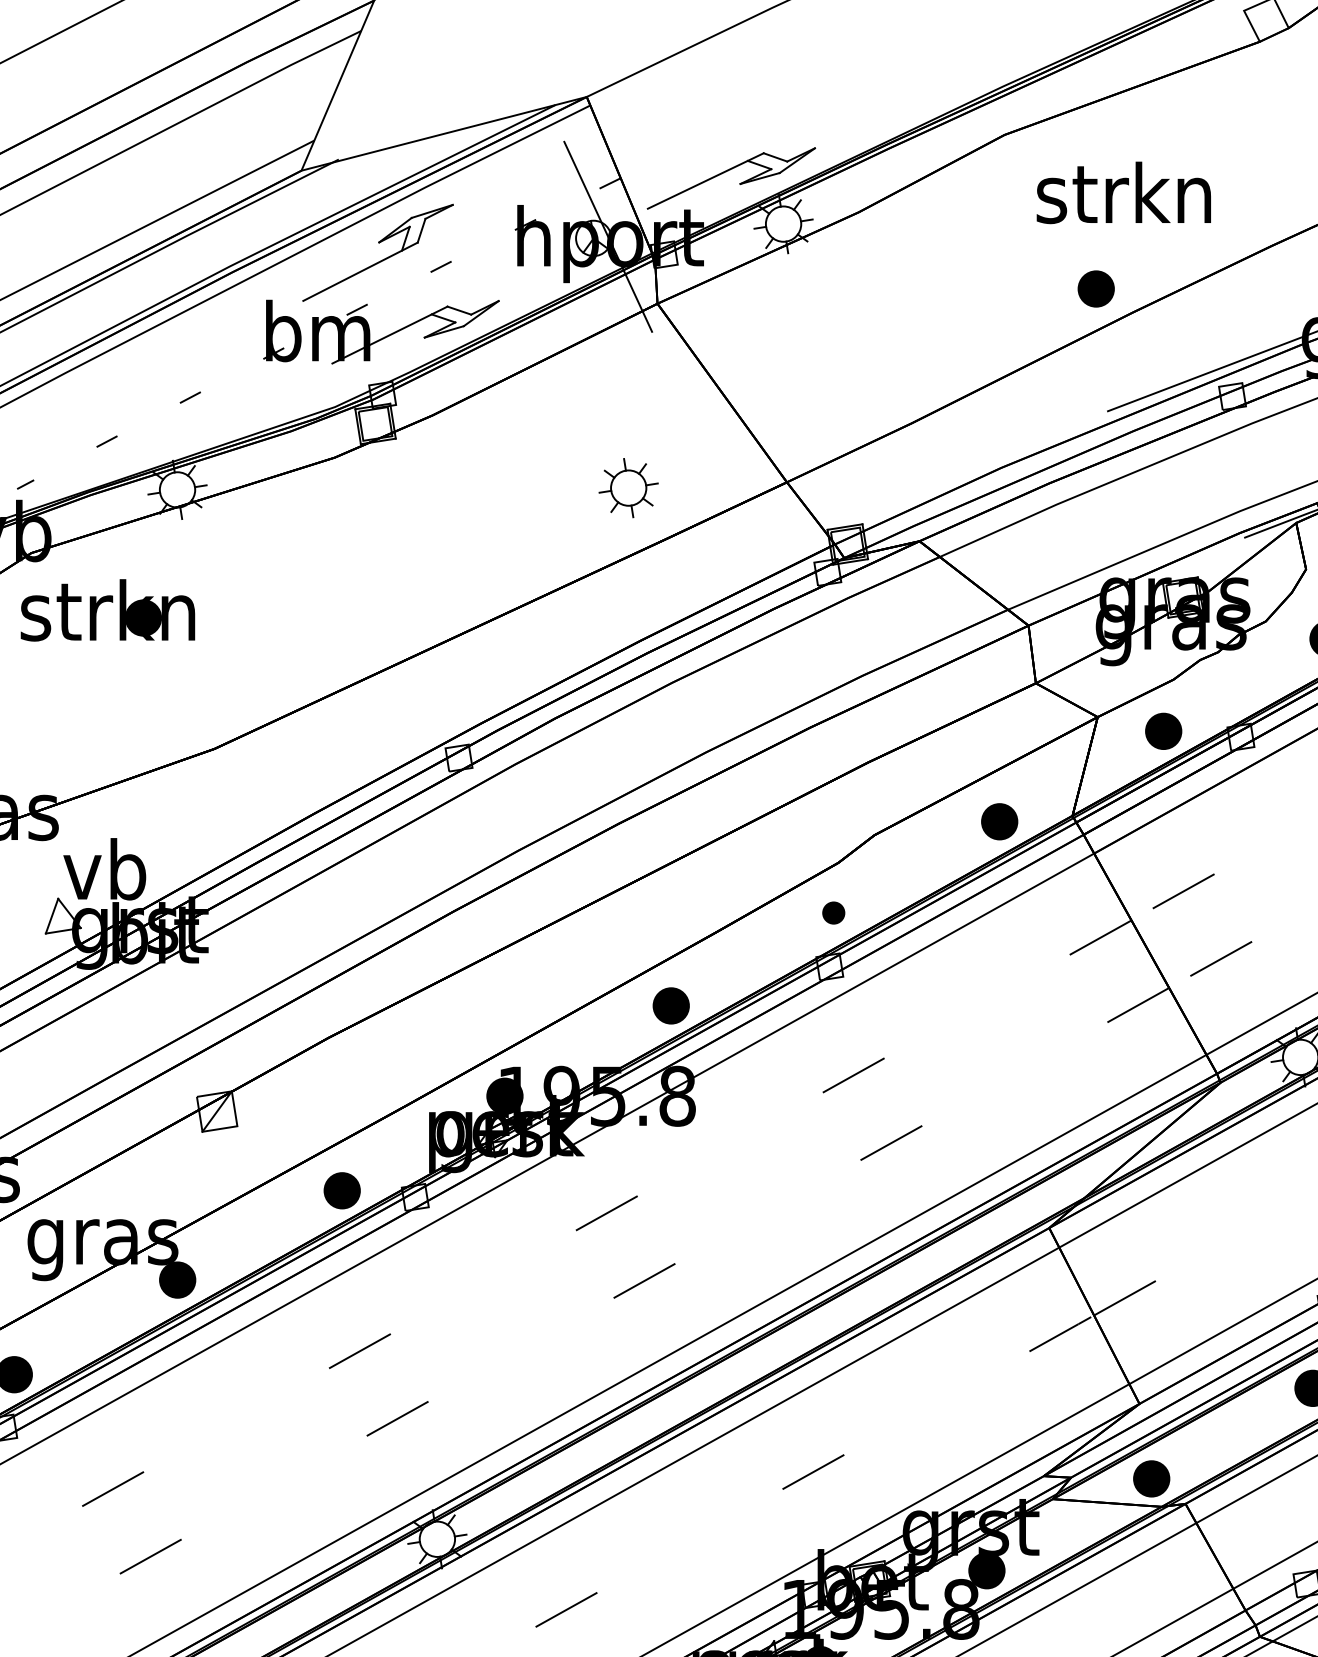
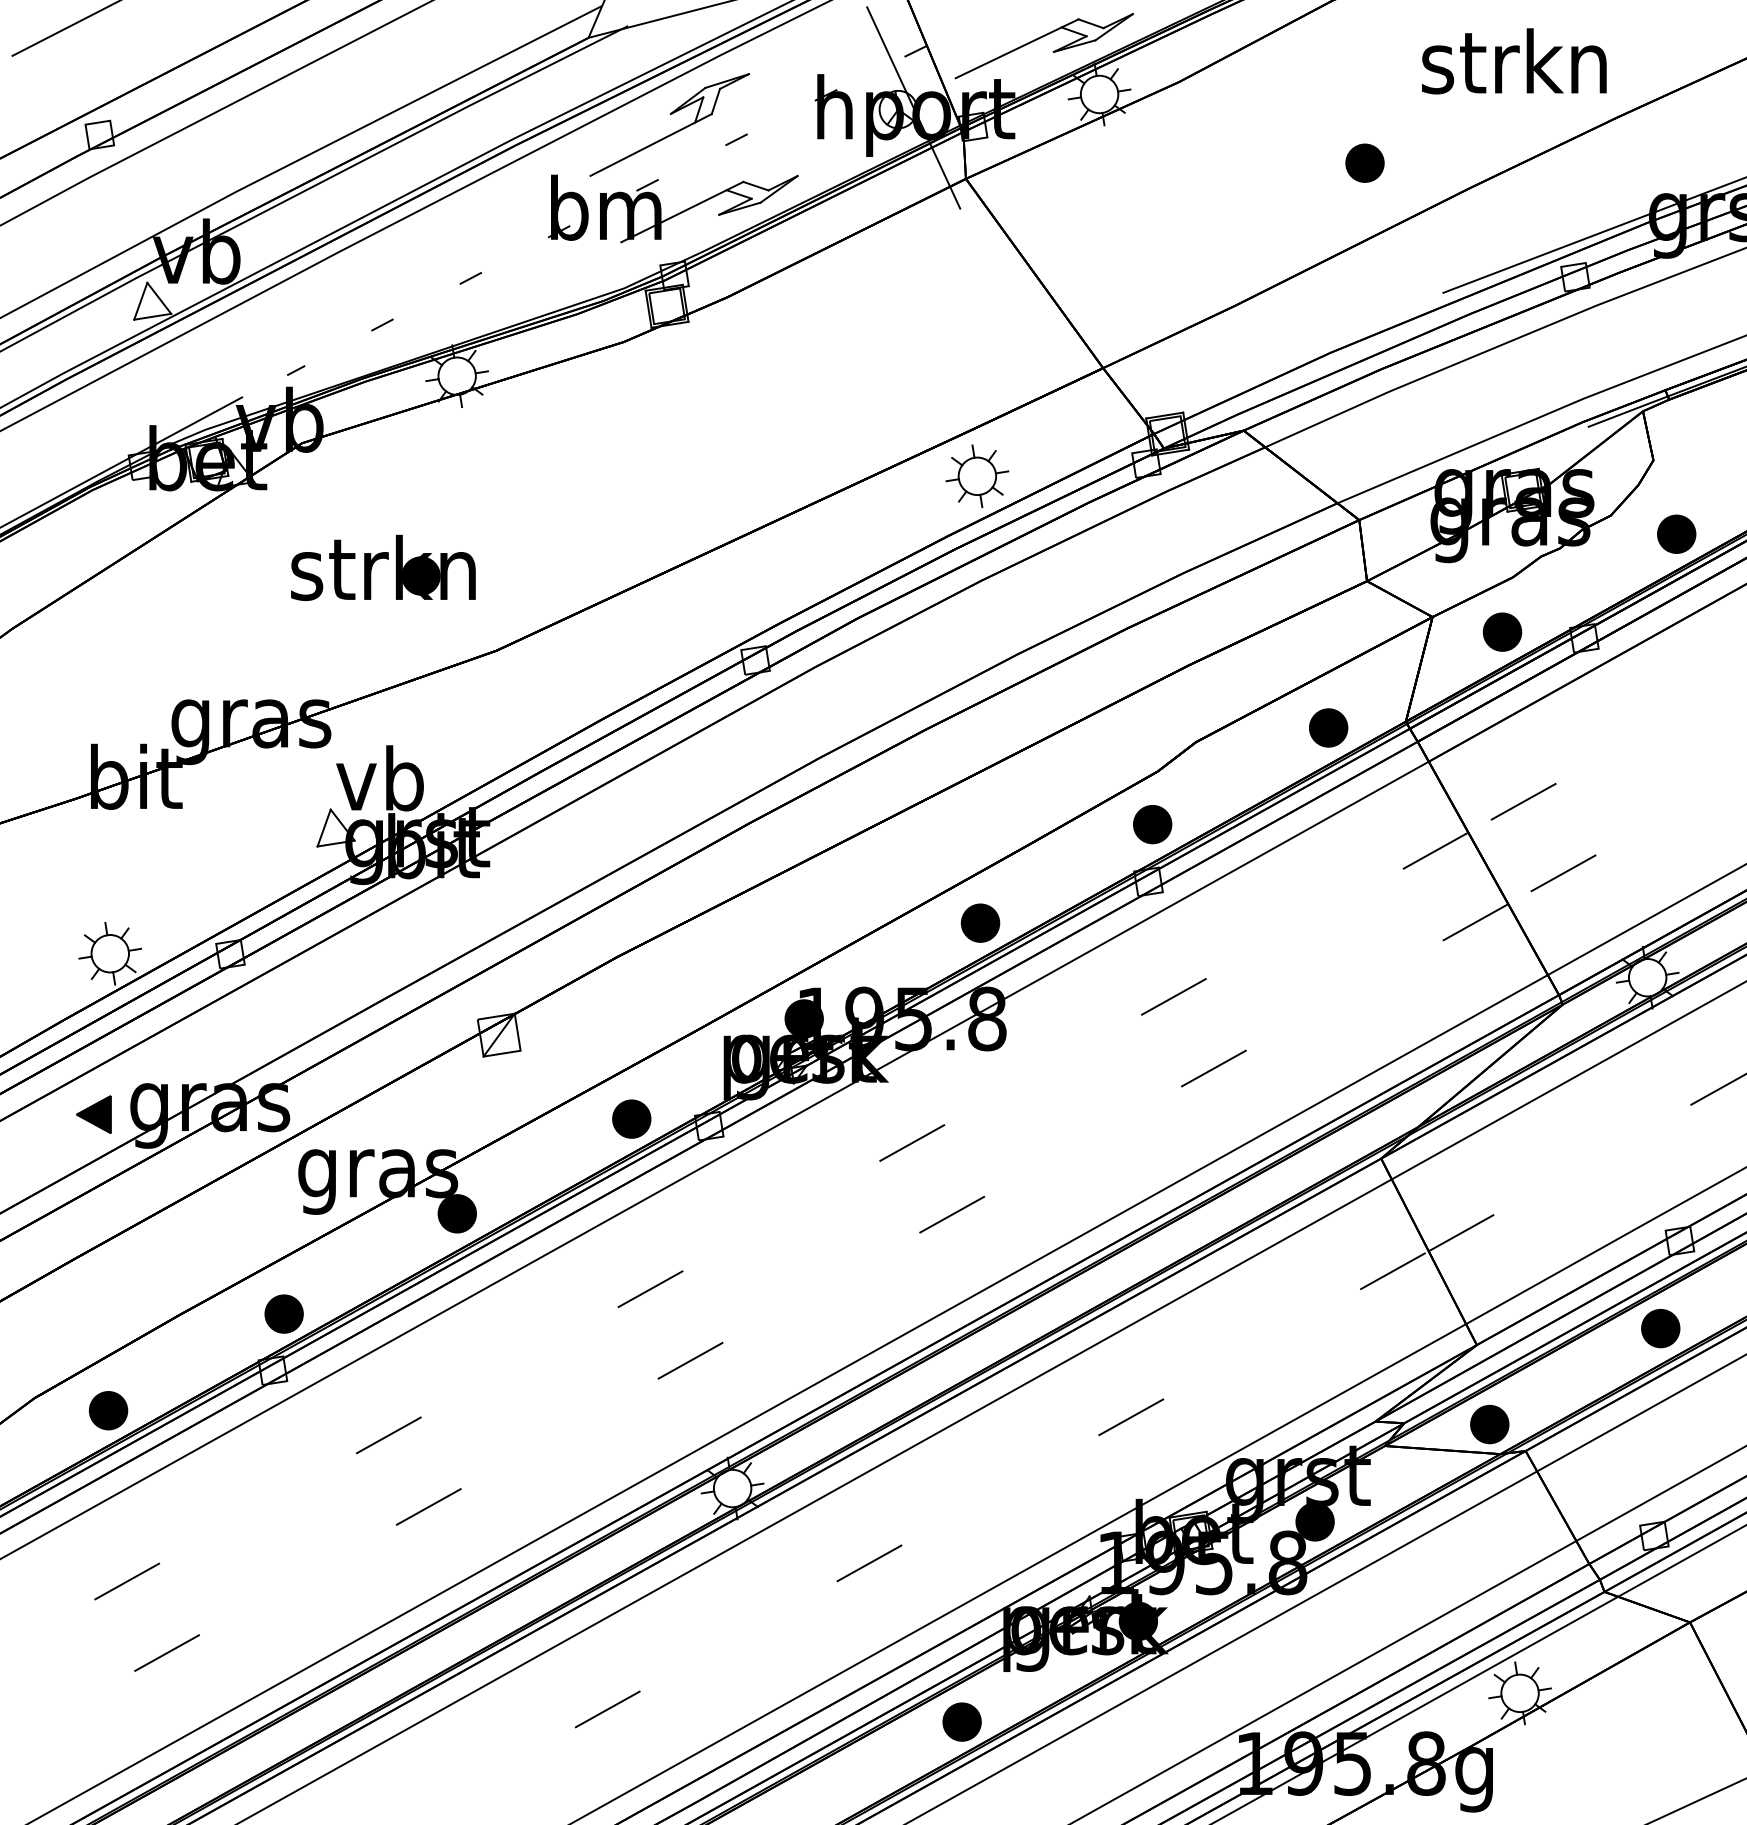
text: (1124, 193) -> (1514, 61), moved
part: (1095, 288) -> (1364, 162), moved
part: (628, 487) -> (977, 475), moved
part: (105, 602) -> (380, 559), moved
part: (833, 912) -> (1152, 824), size x1.67

